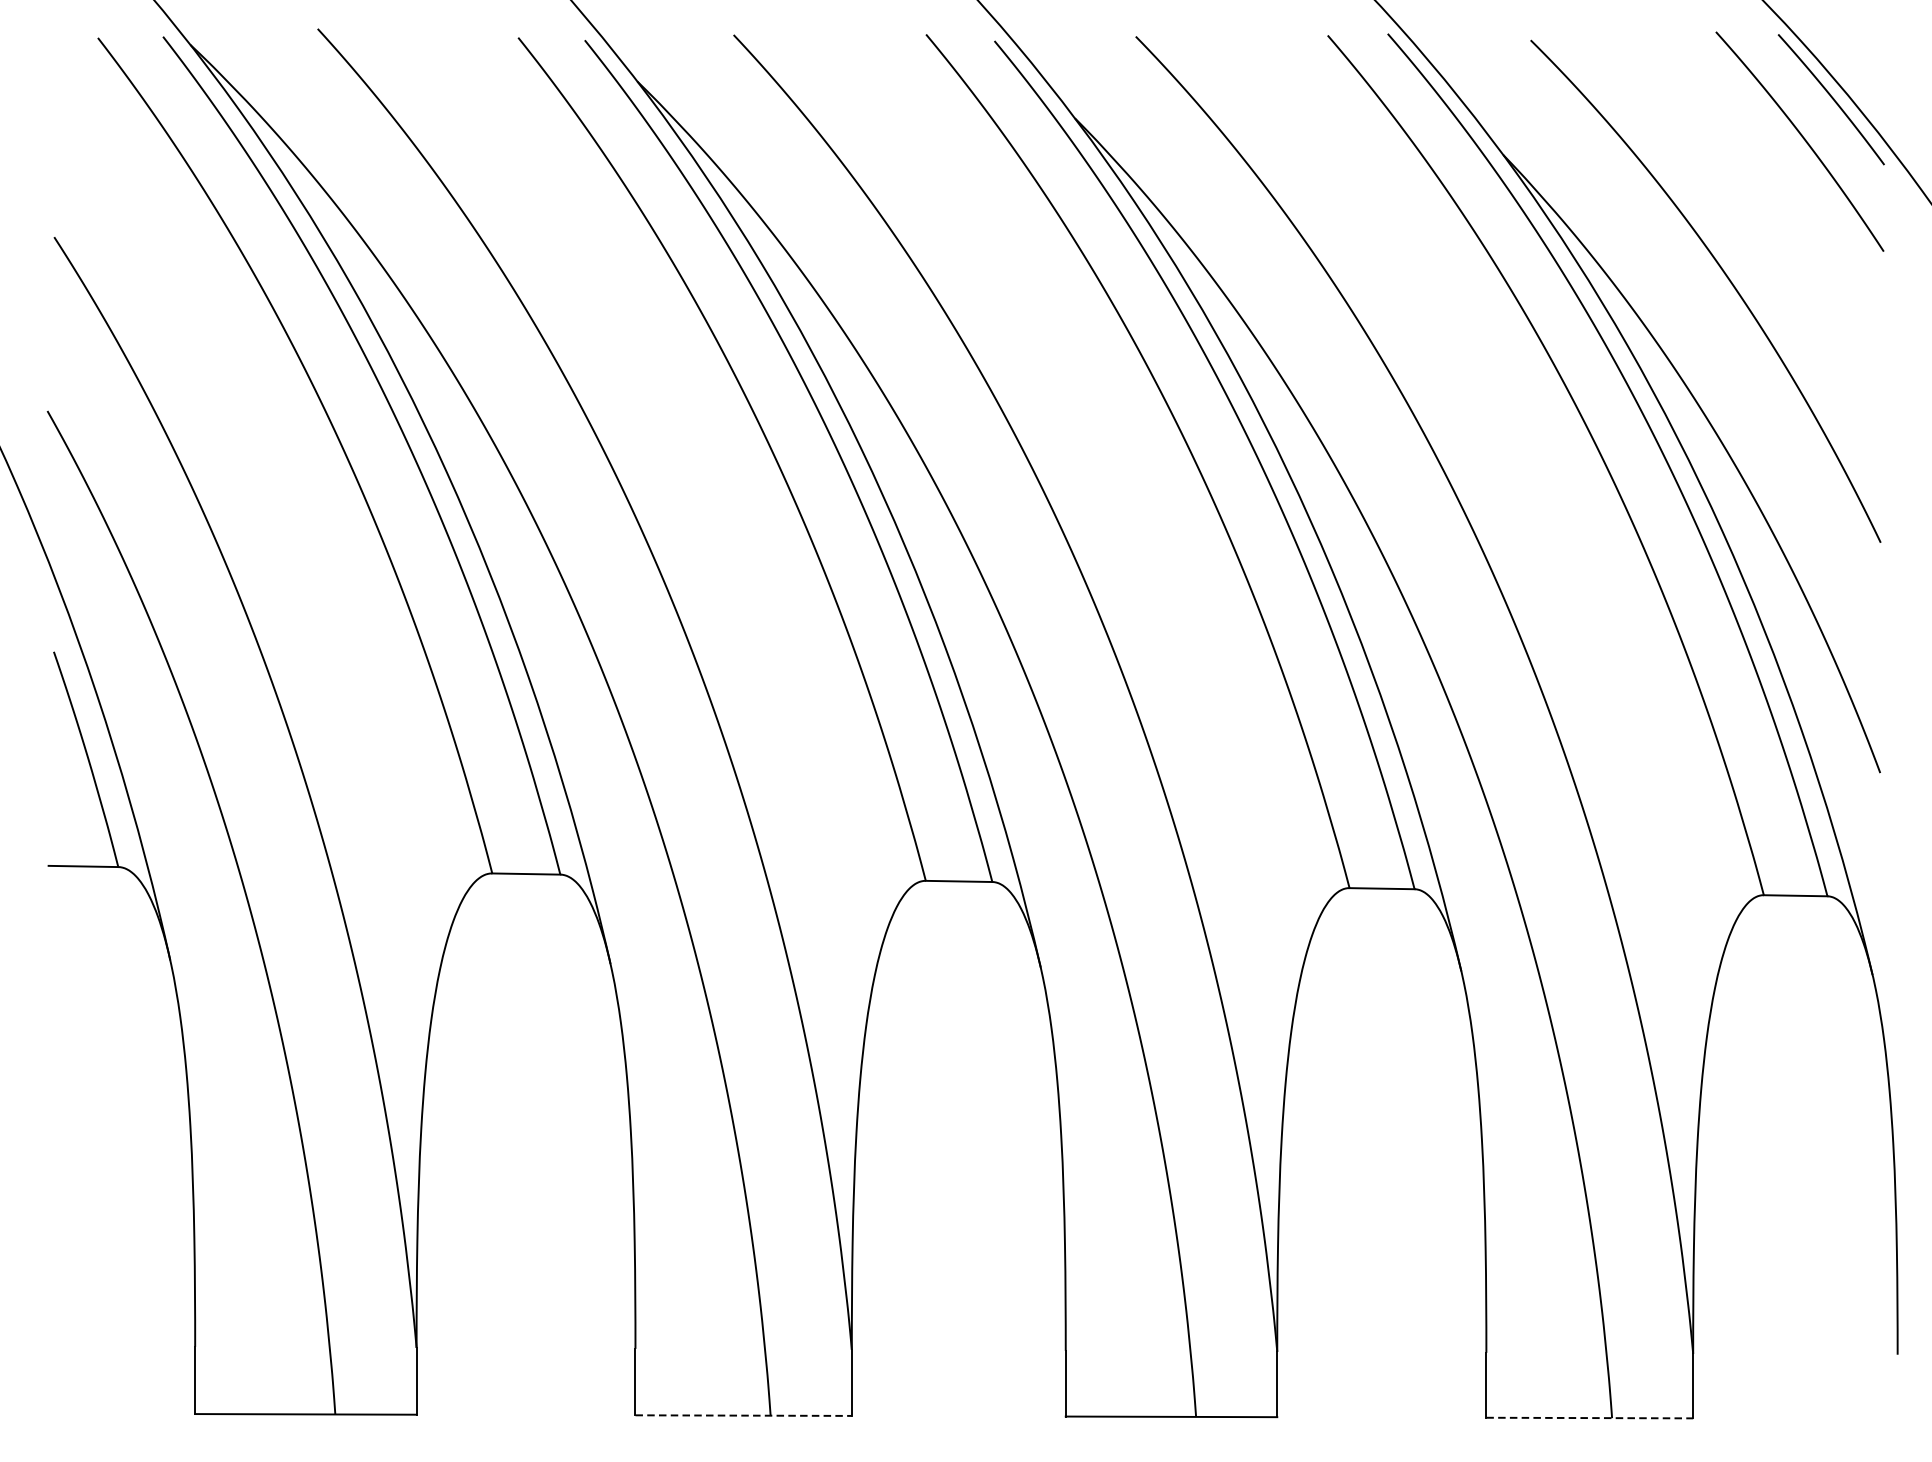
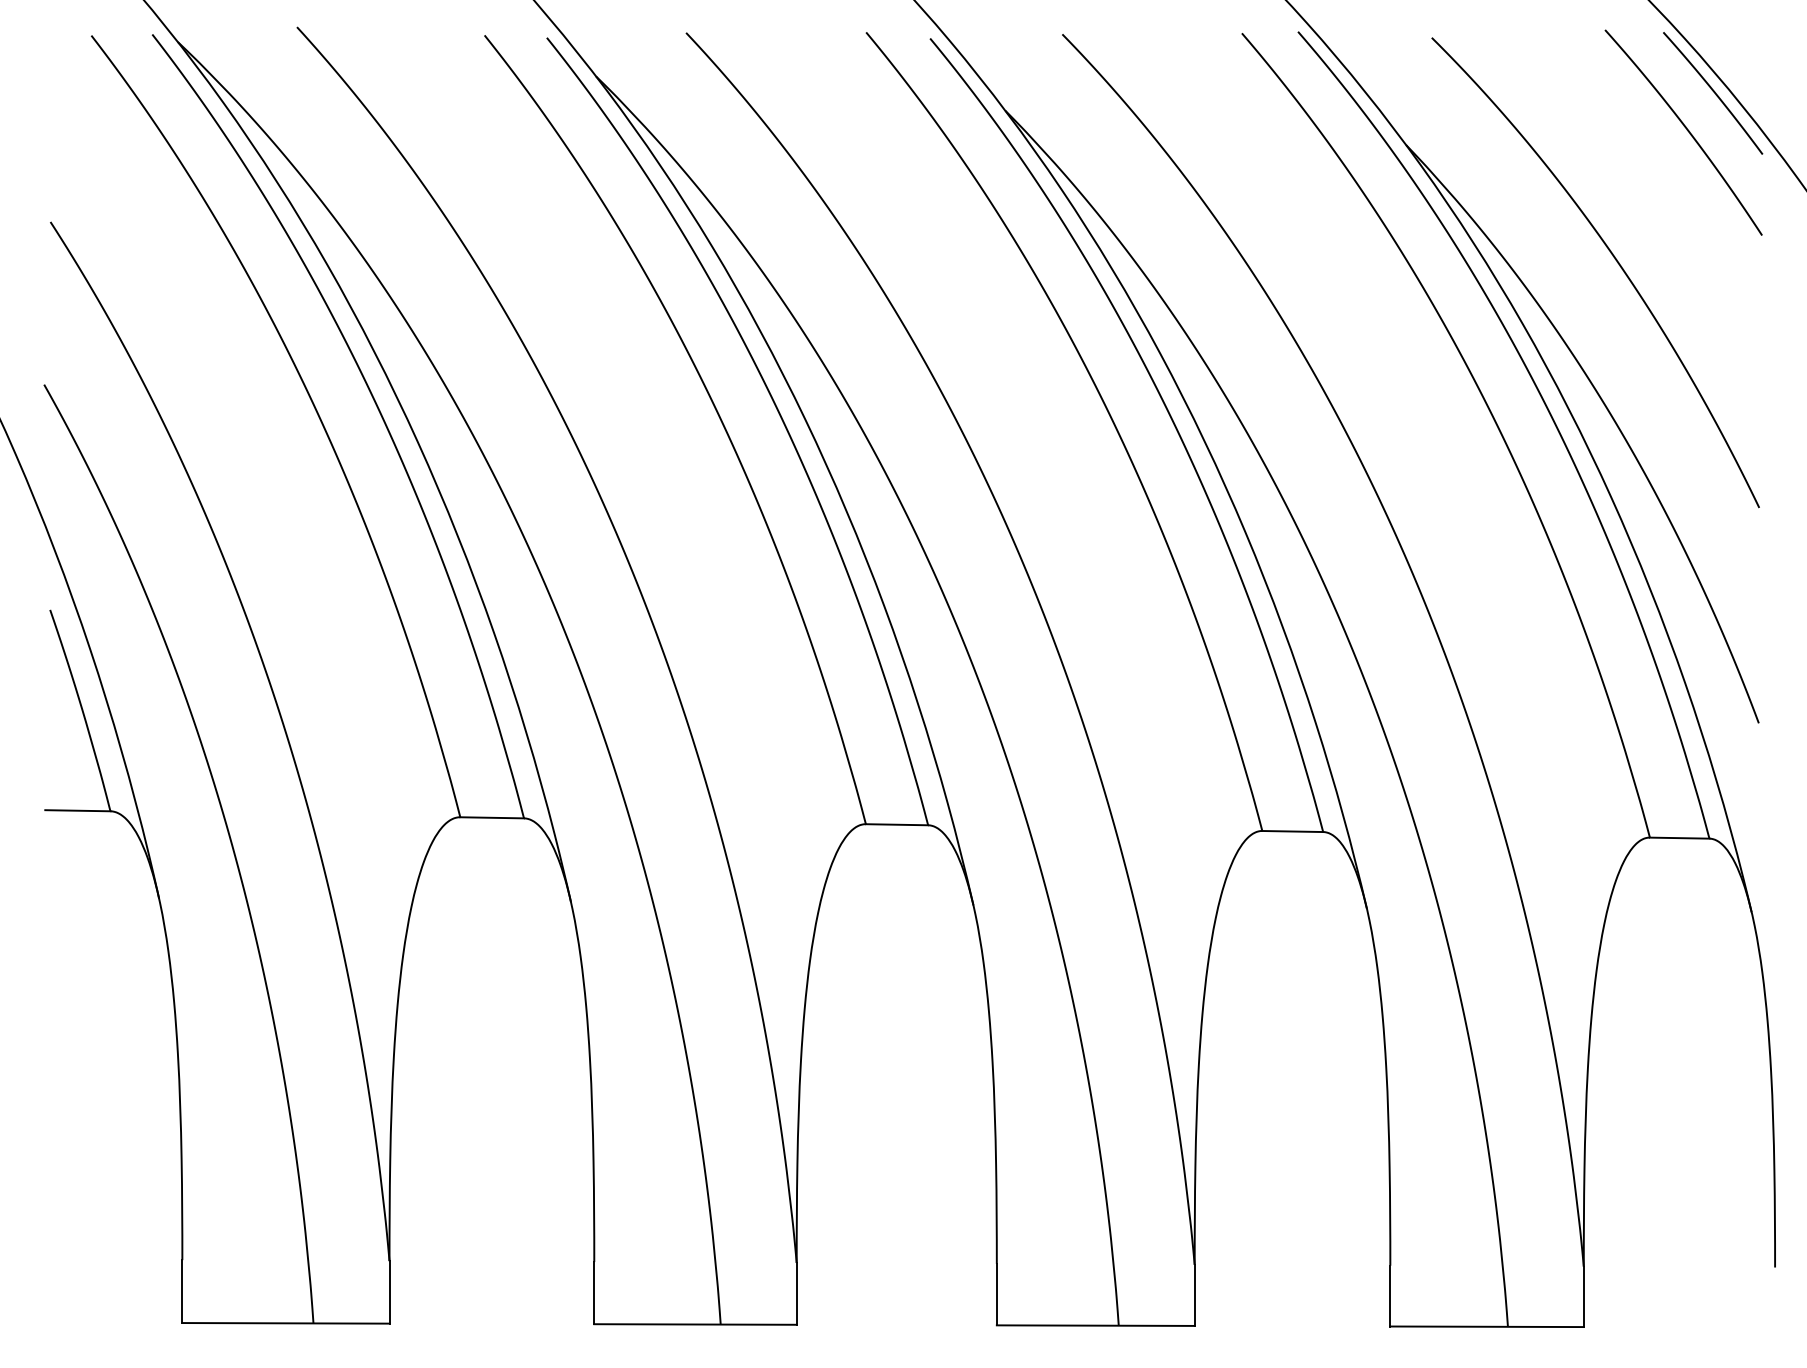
line: (743, 1415) -> (695, 1324), dashed -> solid
line: (1590, 1417) -> (1487, 1326), dashed -> solid

